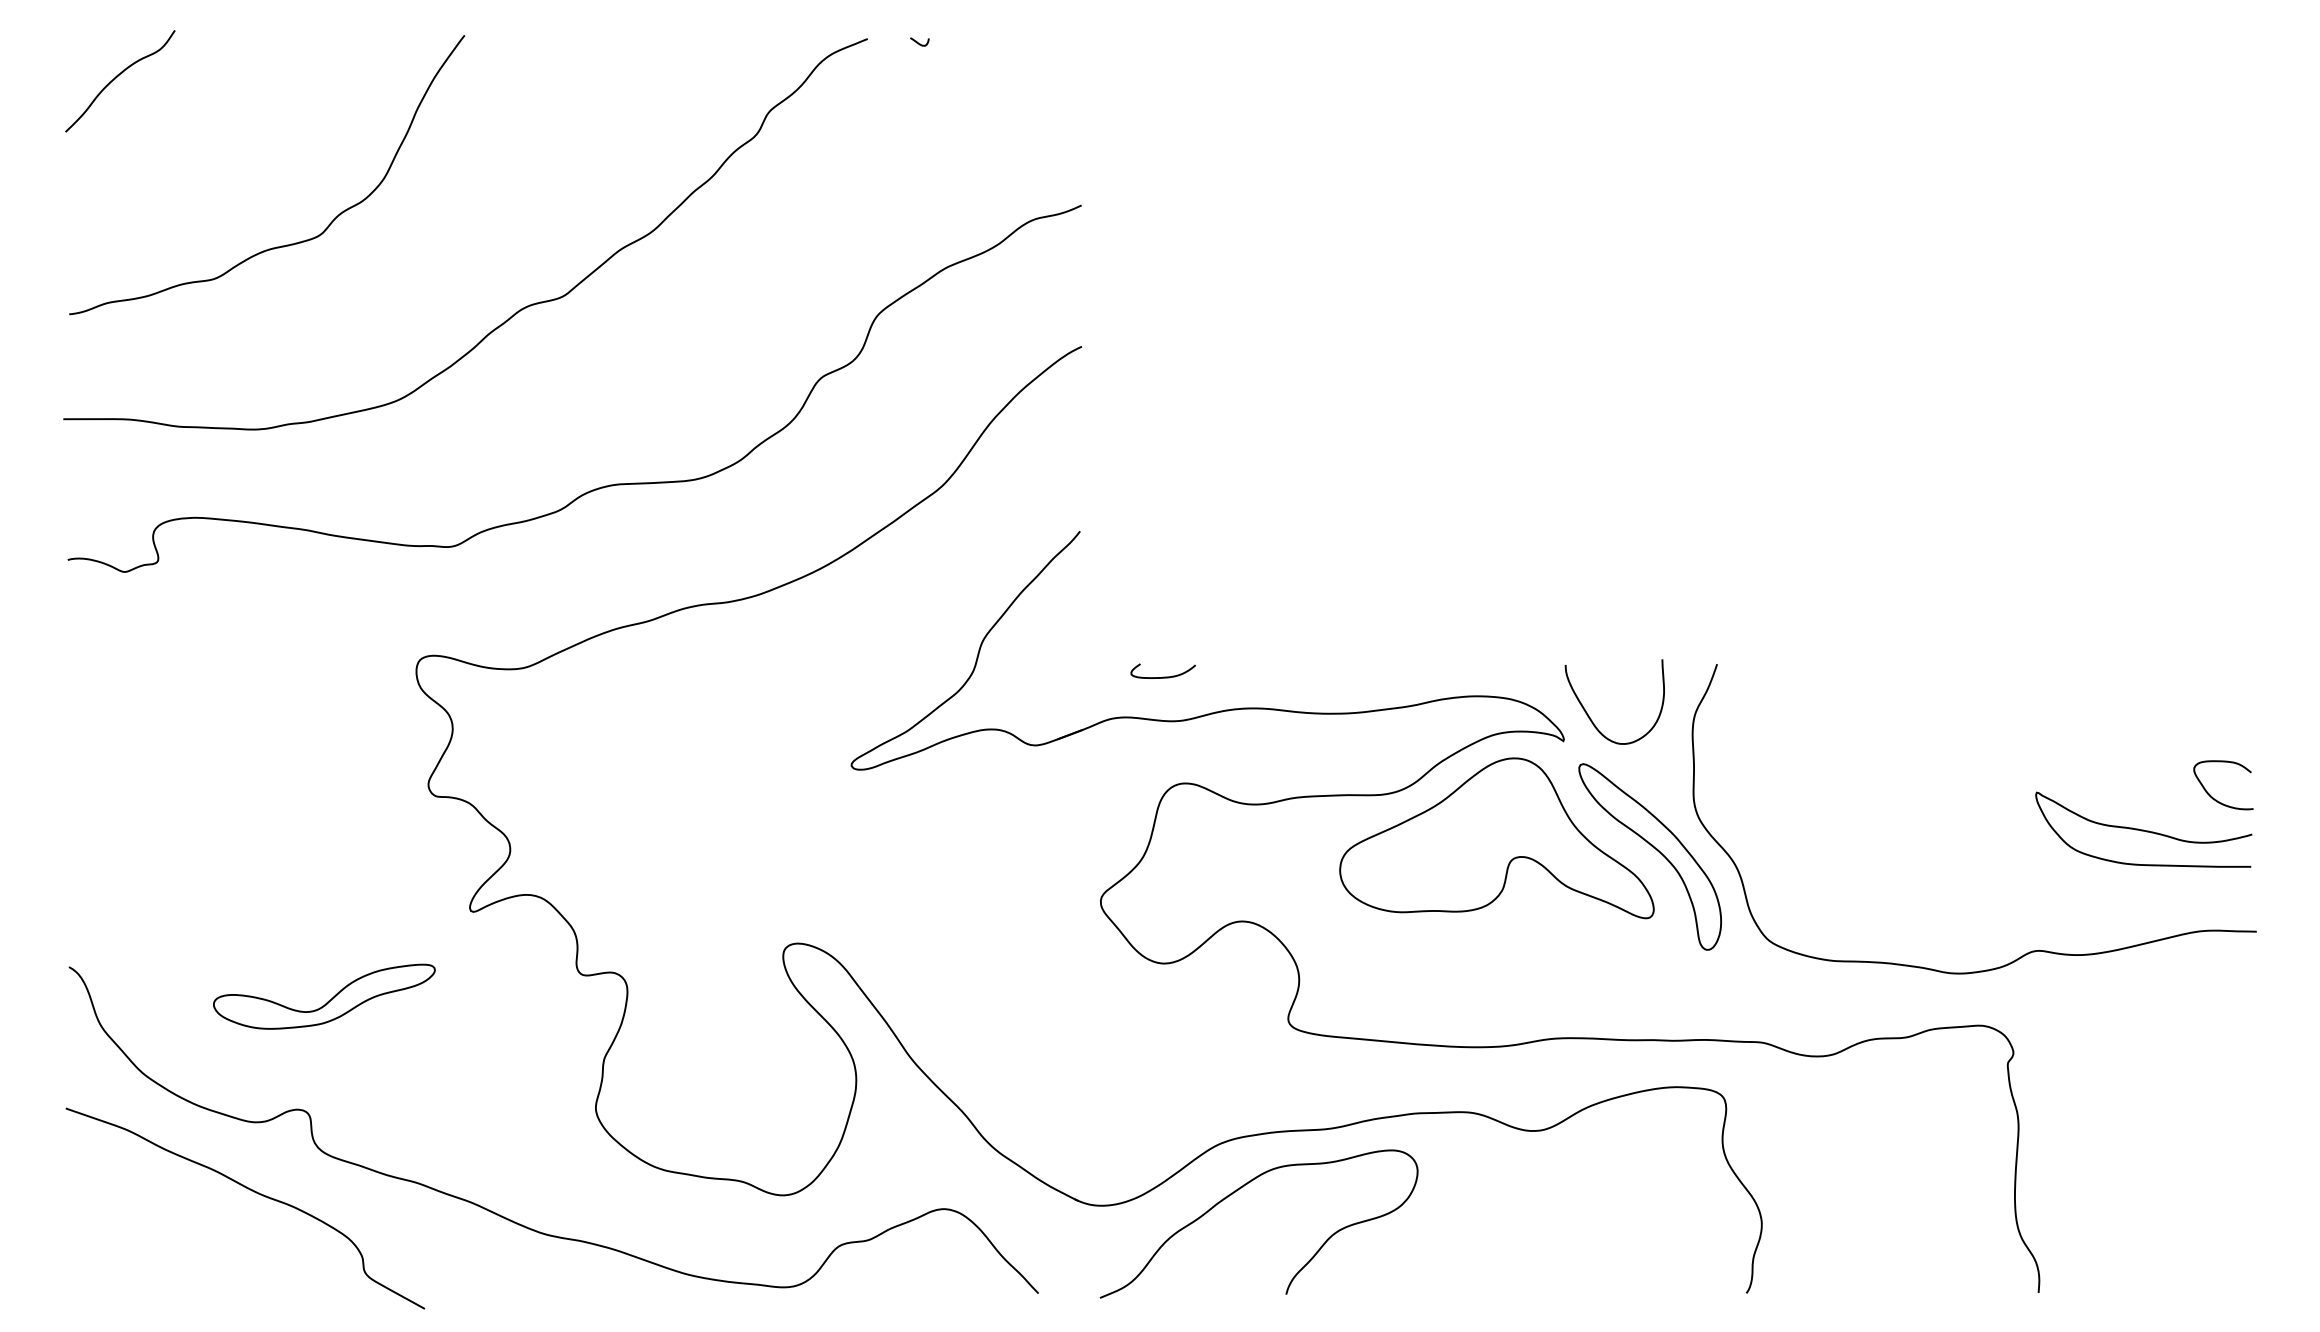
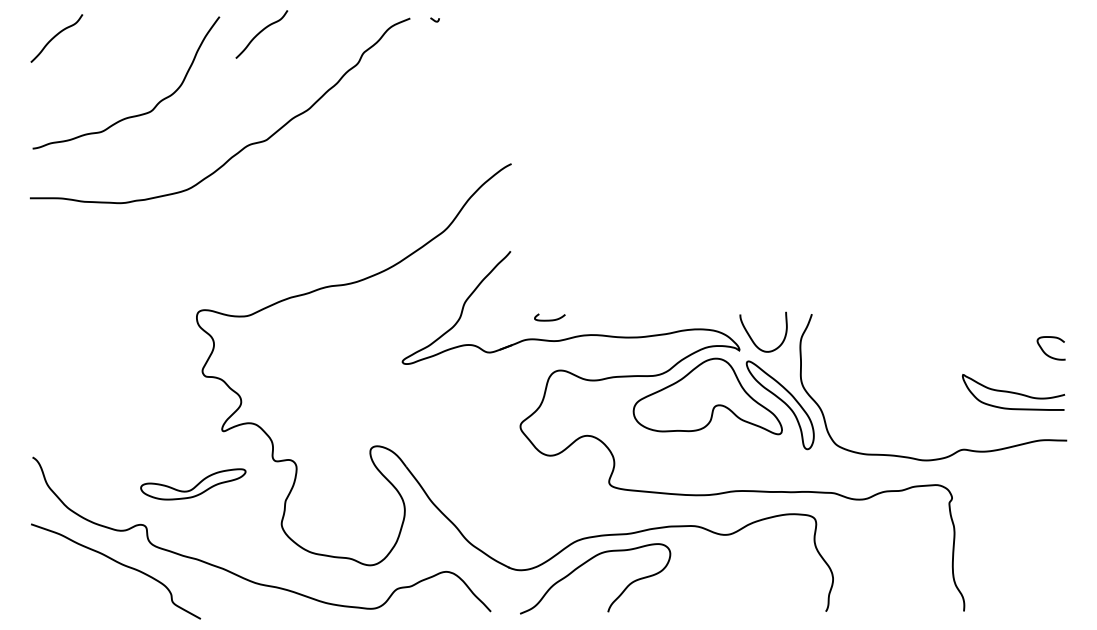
curve: (550, 70) -> (260, 33), added
curve: (601, 485) -> (284, 229), removed
curve: (2217, 798) -> (1048, 354), moved
part: (324, 996) -> (193, 484), moved

